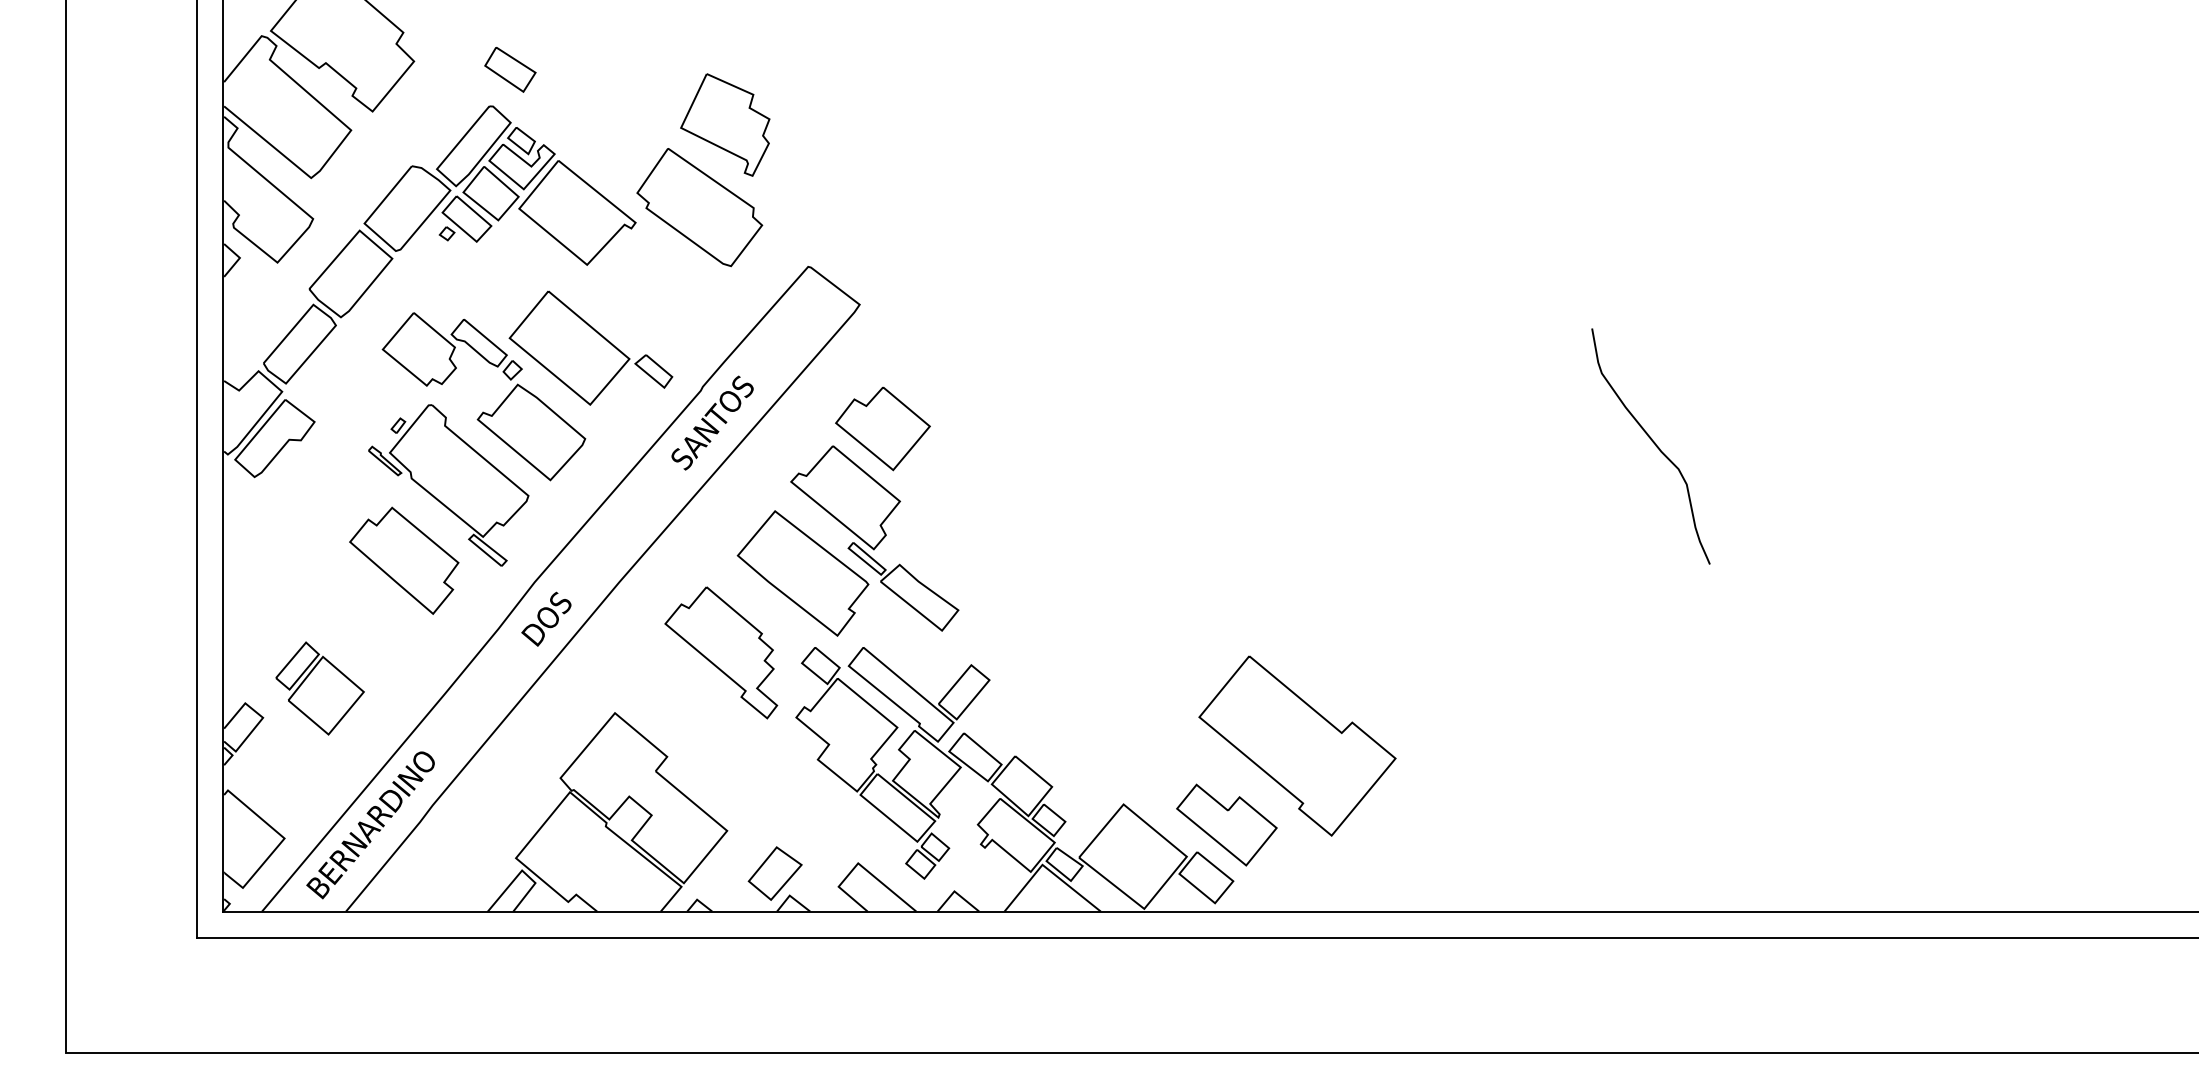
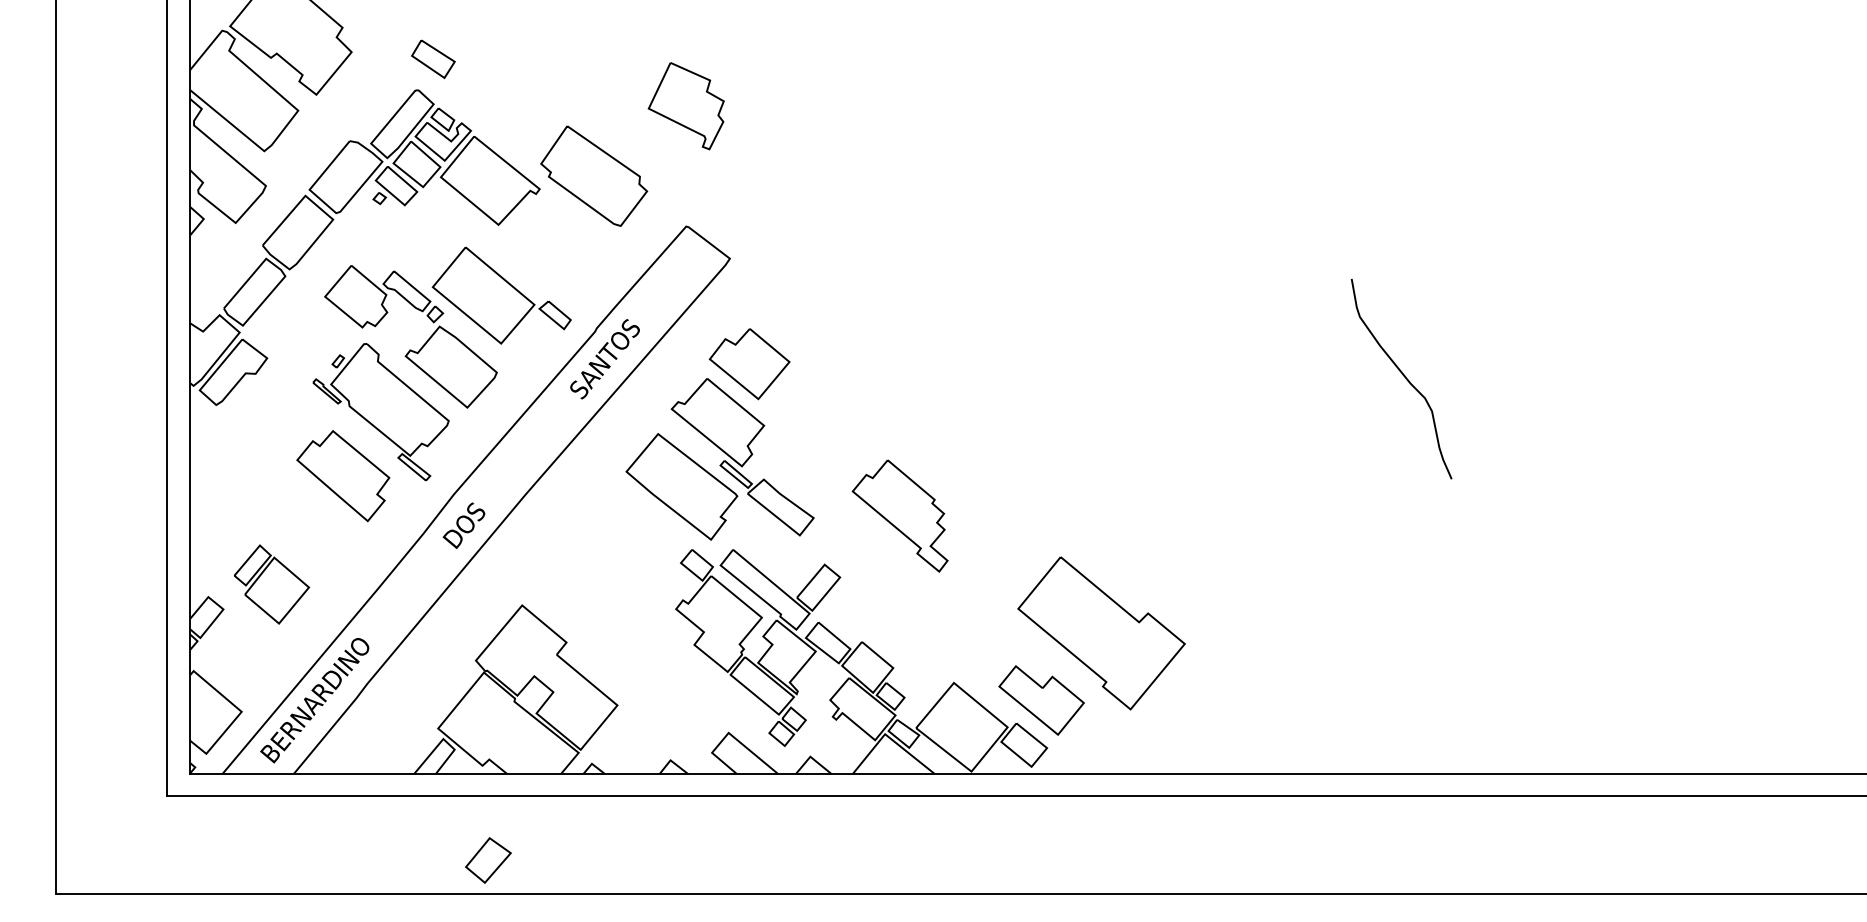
part: (725, 124) -> (686, 105), moved
part: (721, 652) -> (900, 515), moved
part: (774, 873) -> (487, 860), moved

